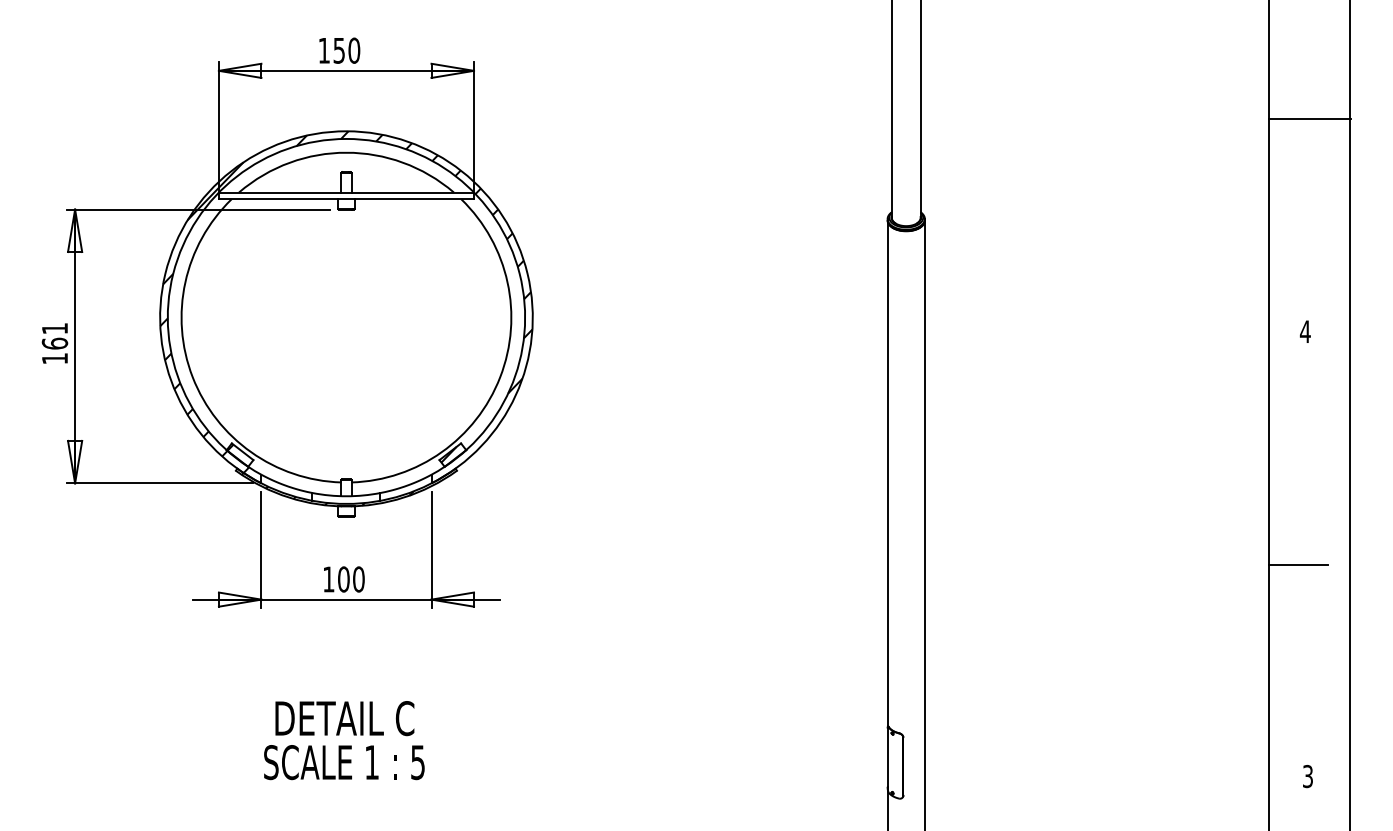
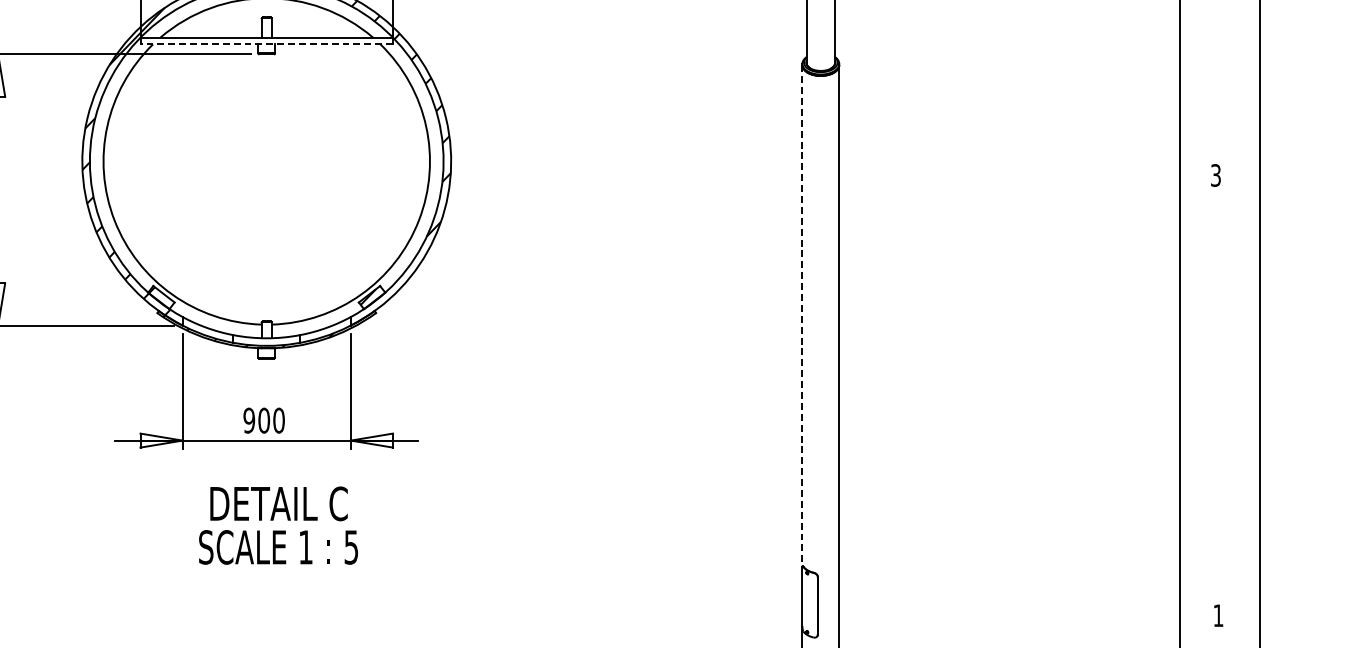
line: (346, 199) -> (266, 44), solid -> dashed
text: (1304, 331) -> (1215, 175), 4 -> 3
line: (887, 474) -> (802, 316), solid -> dashed
line: (1298, 564) -> (1209, 405), removed
text: (328, 579) -> (248, 420), 100 -> 900
text: (344, 740) -> (278, 525), moved
text: (1307, 776) -> (1217, 615), 3 -> 1

